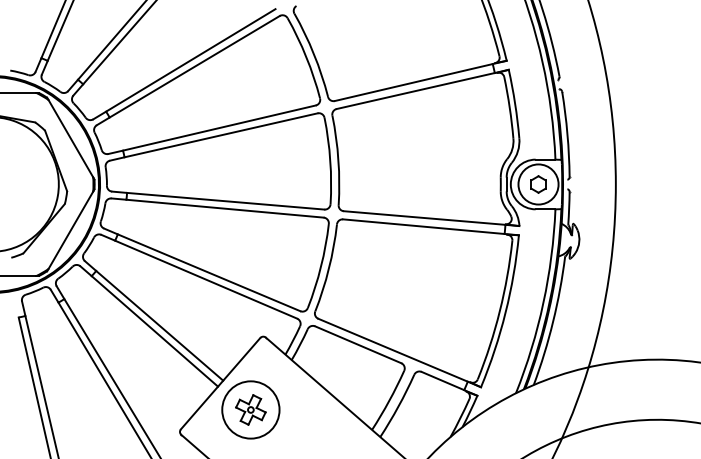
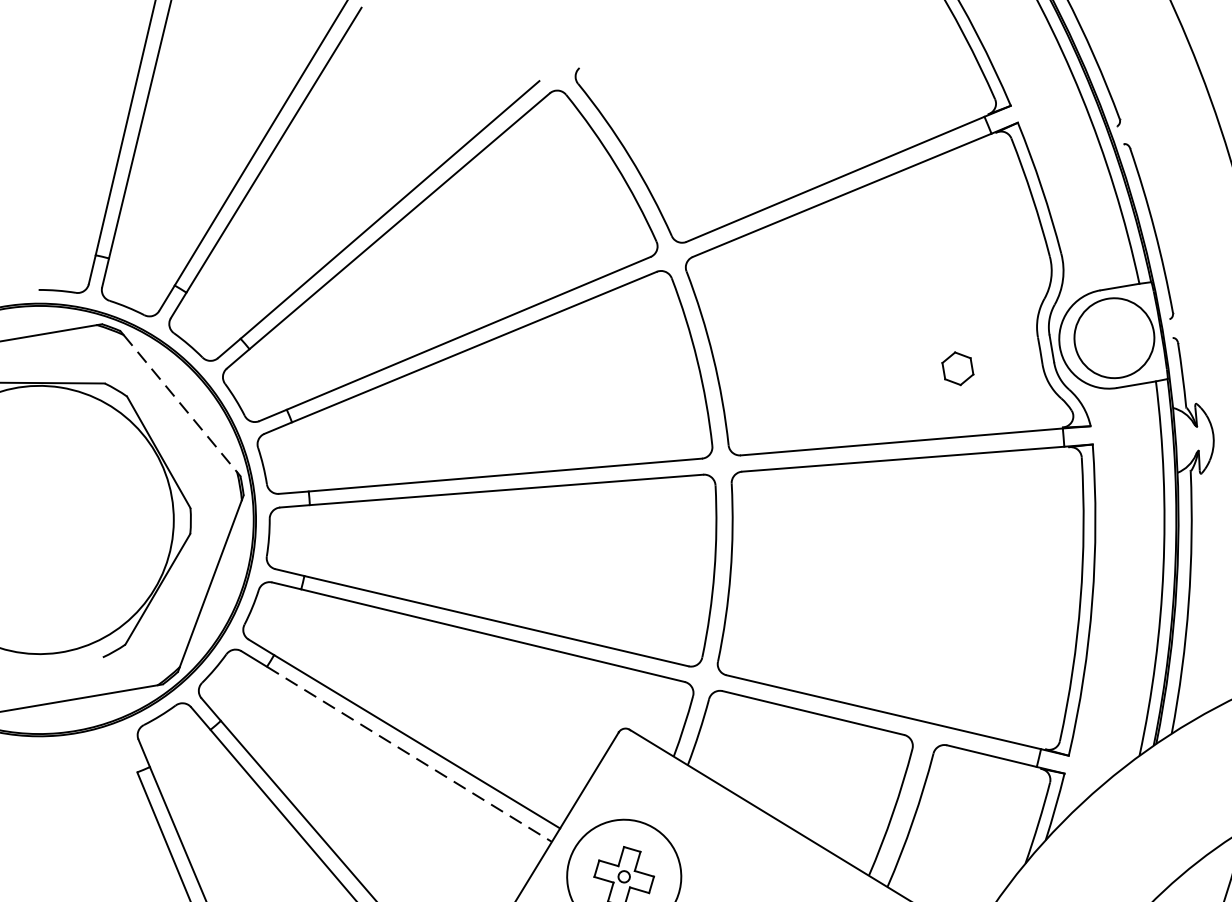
line: (70, 138) -> (179, 403), solid -> dashed
part: (538, 184) -> (957, 368), moved
line: (154, 331) -> (408, 754), solid -> dashed

